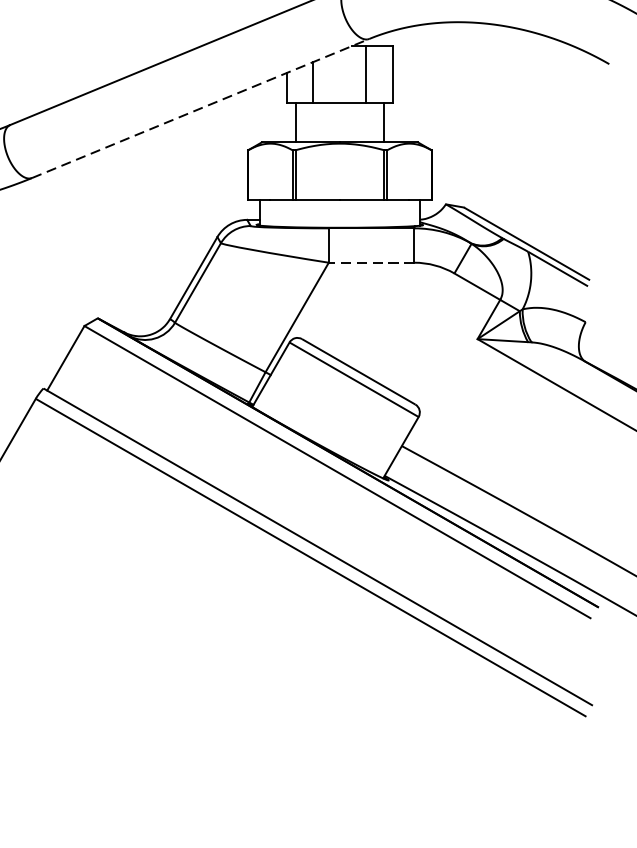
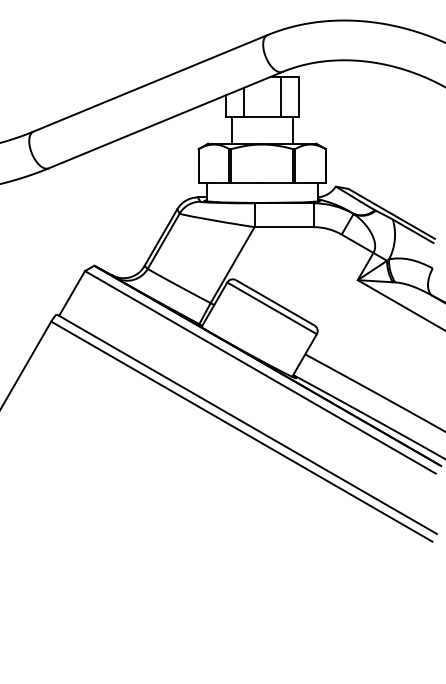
line: (200, 108) -> (165, 120), dashed -> solid
line: (371, 263) -> (284, 227), dashed -> solid

